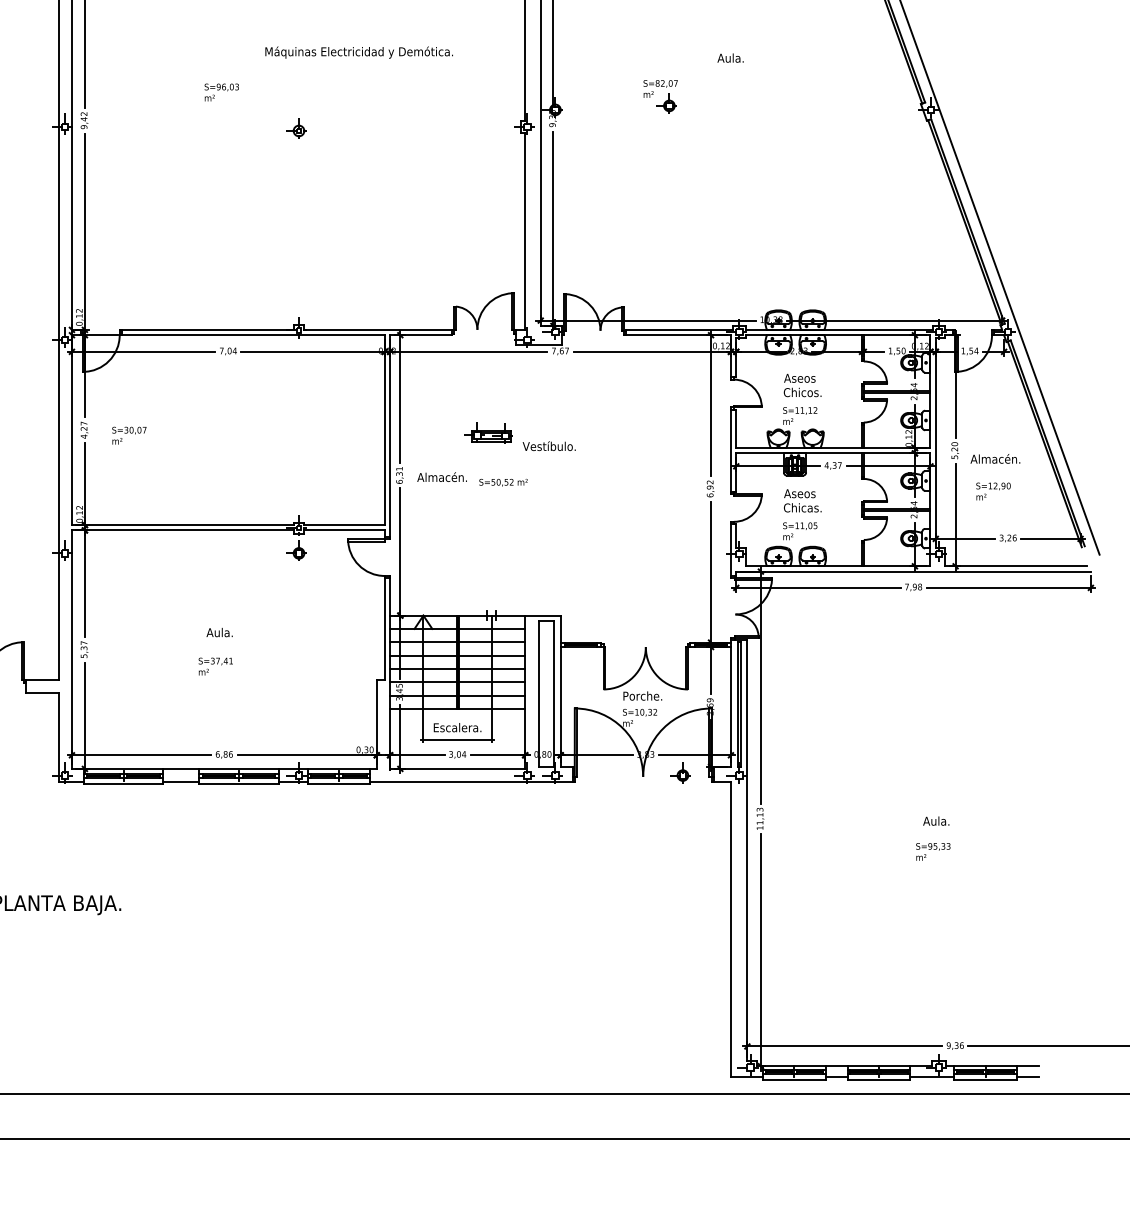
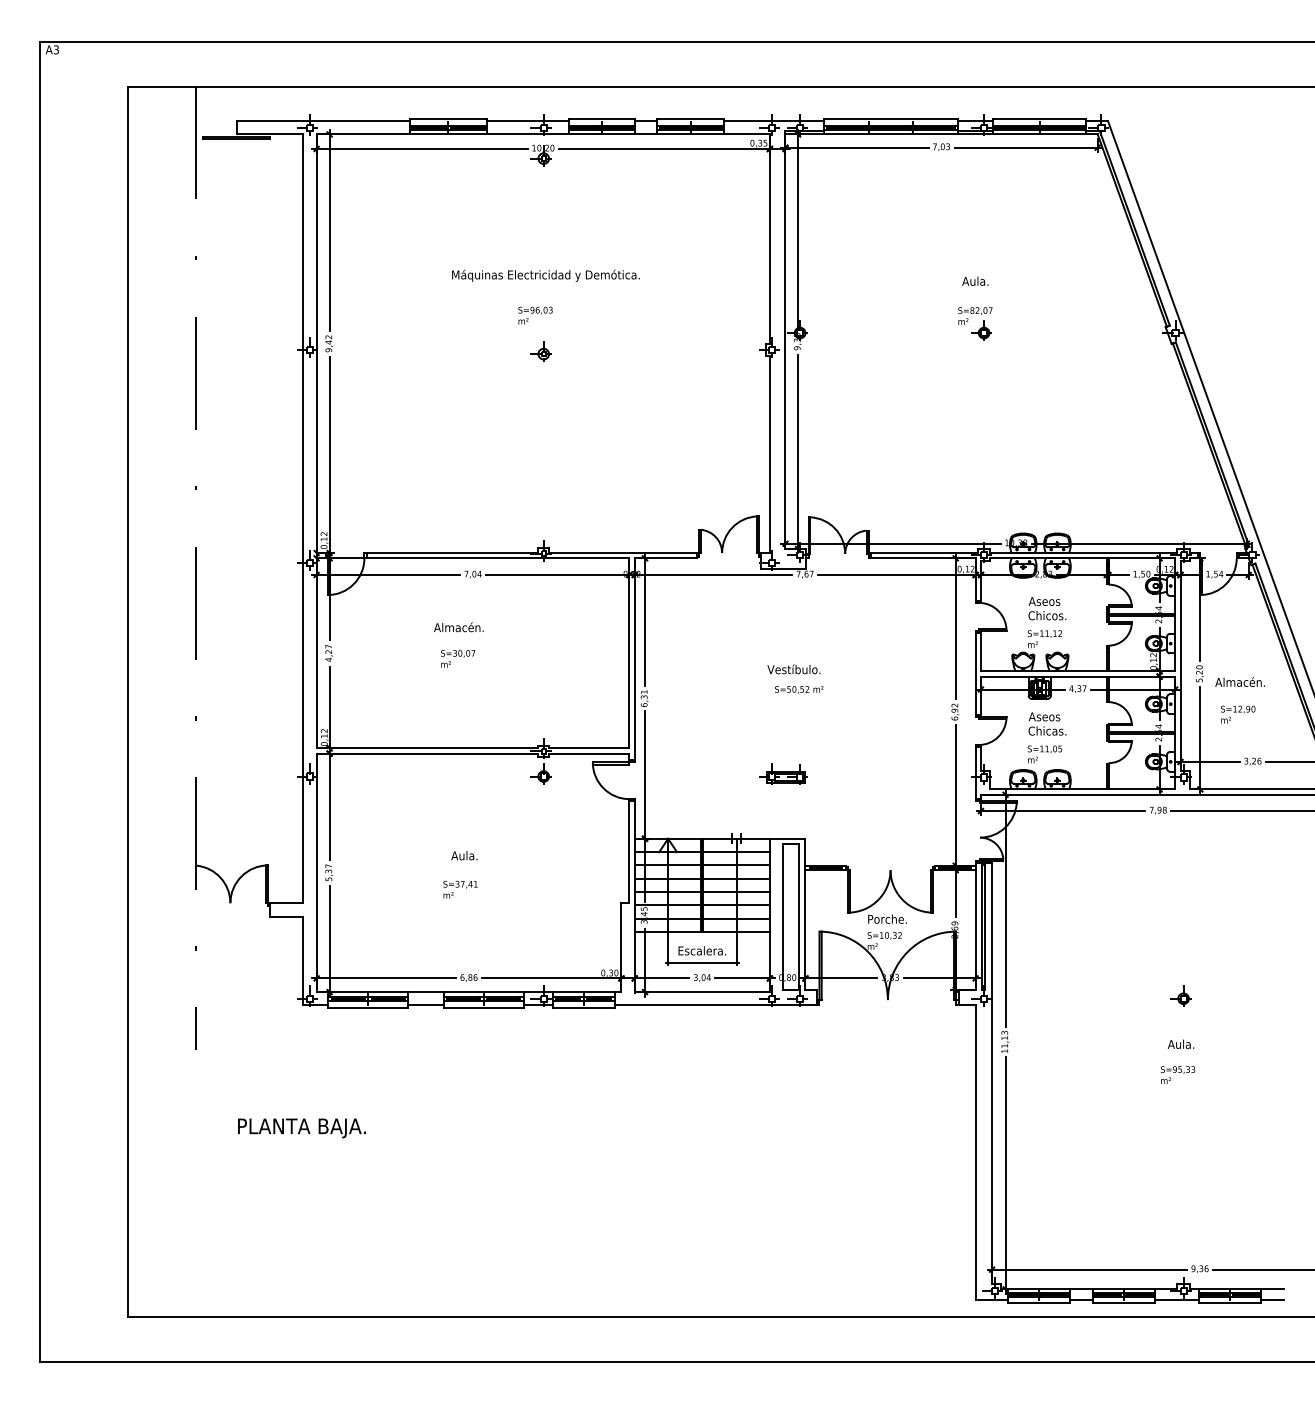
text: (358, 52) -> (545, 275), moved
text: (221, 92) -> (535, 315), moved
part: (665, 100) -> (980, 327), moved
part: (488, 432) -> (783, 773), moved
text: (129, 435) -> (458, 658), moved
text: (441, 477) -> (458, 627), moved
text: (503, 482) -> (799, 689), moved
part: (679, 772) -> (1180, 995), moved

